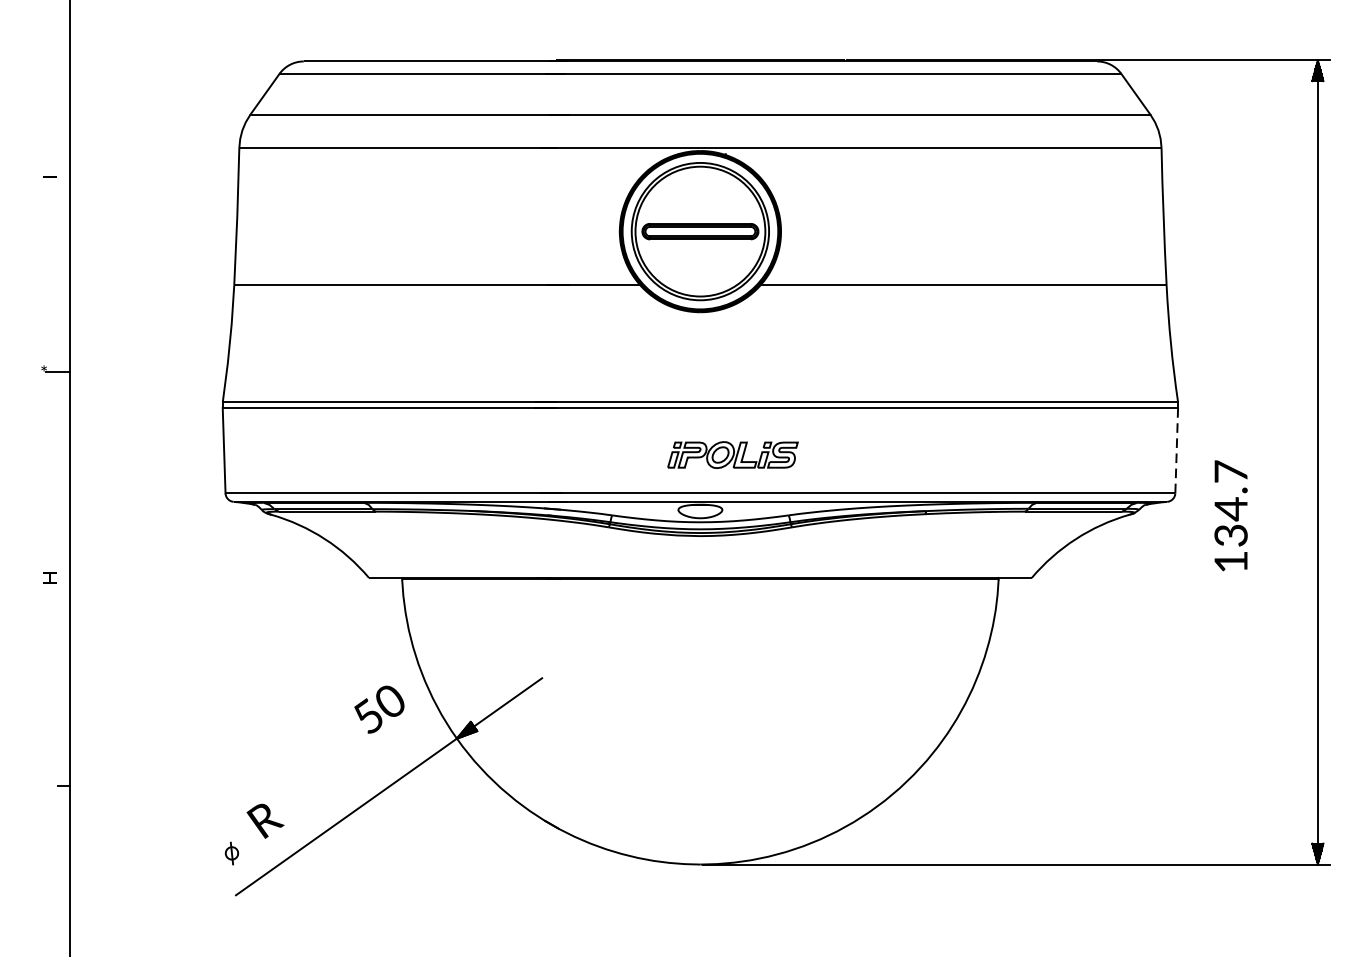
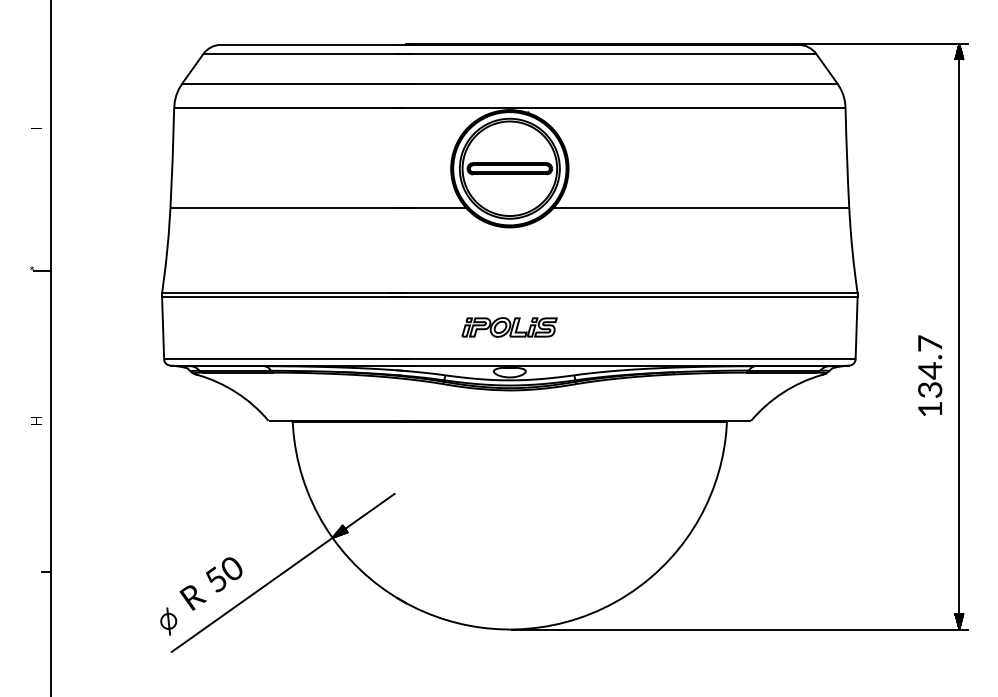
line: (1176, 449) -> (856, 327), dashed -> solid
part: (732, 455) -> (509, 327), moved
text: (1231, 515) -> (930, 375), moved
text: (379, 709) -> (224, 574), moved
part: (231, 853) -> (168, 621), size x1.67

